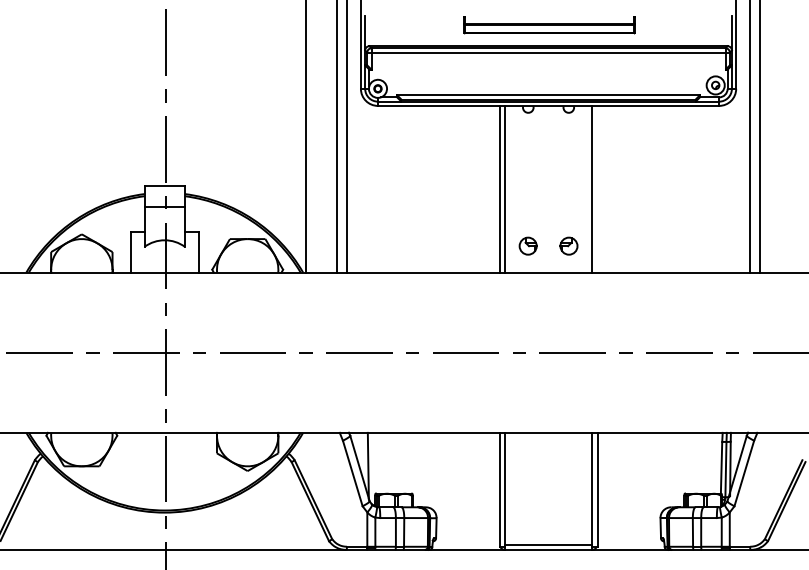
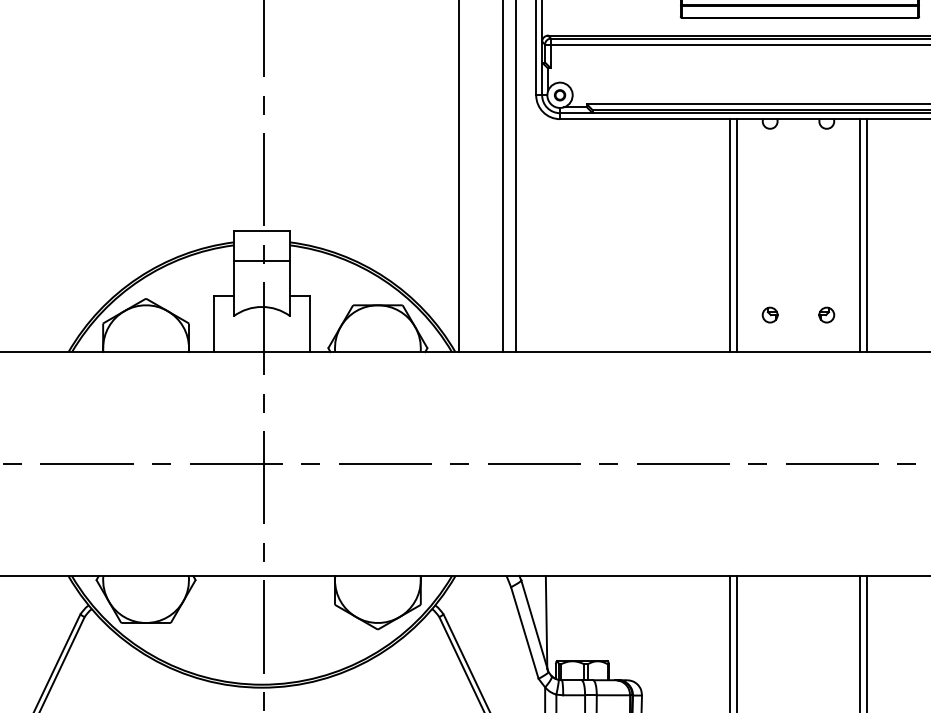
line: (597, 188) -> (866, 234), added
part: (528, 245) -> (770, 314), size x0.62
part: (568, 245) -> (826, 314), size x0.62

